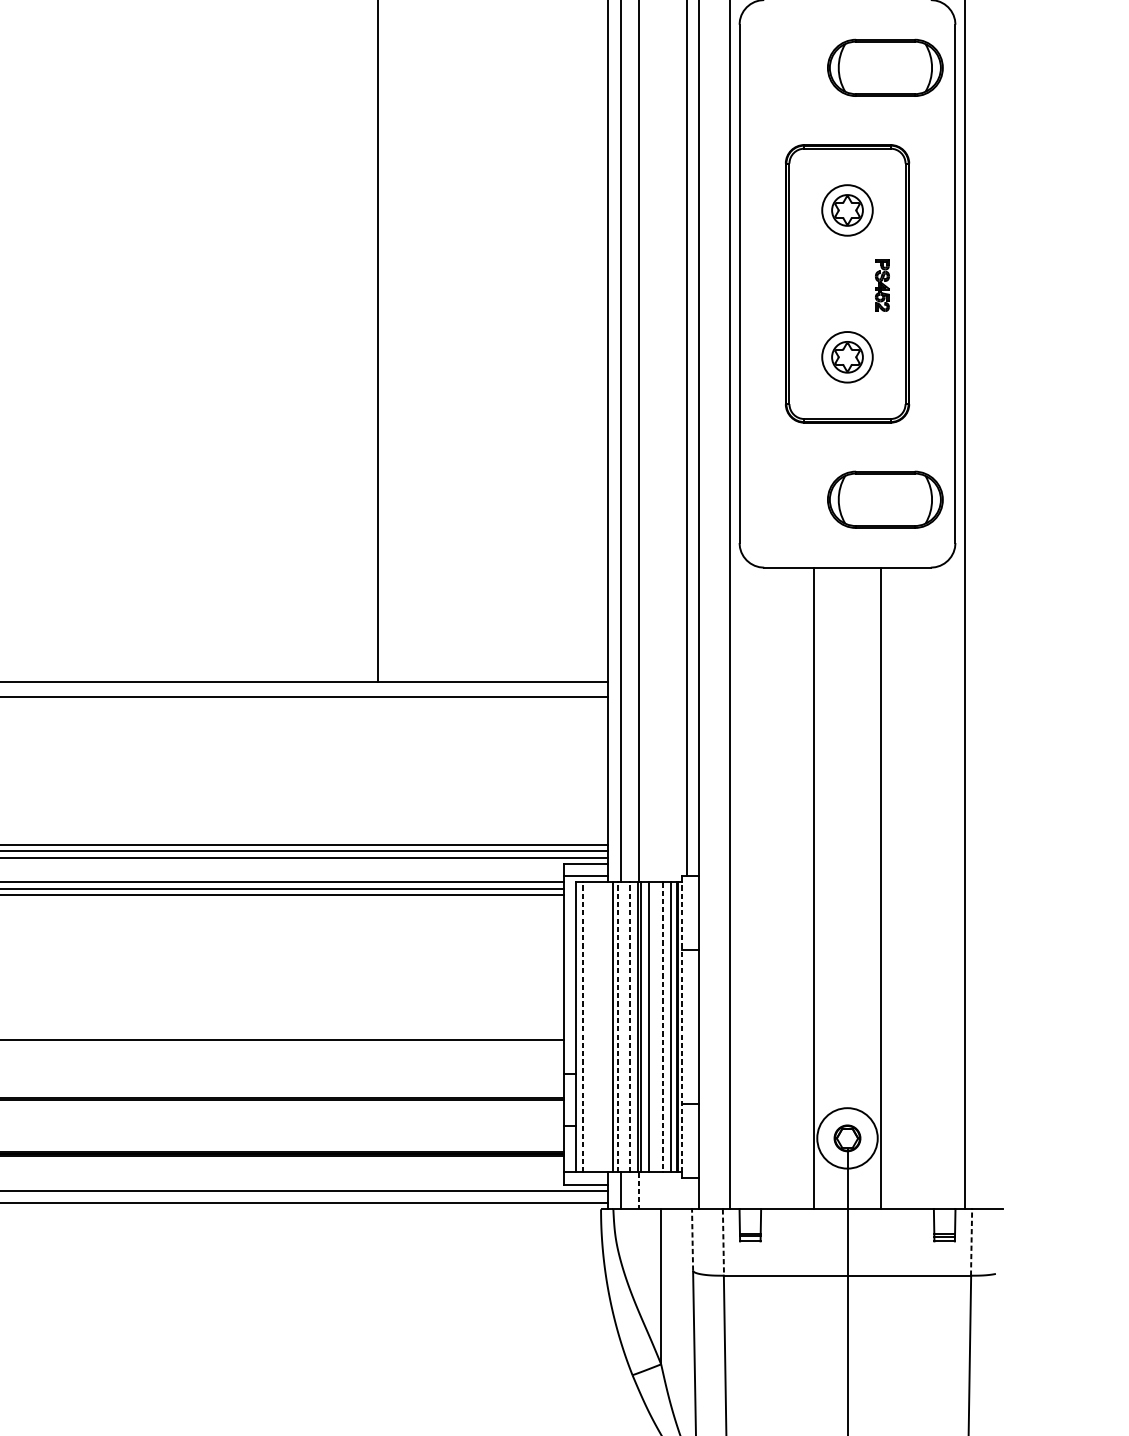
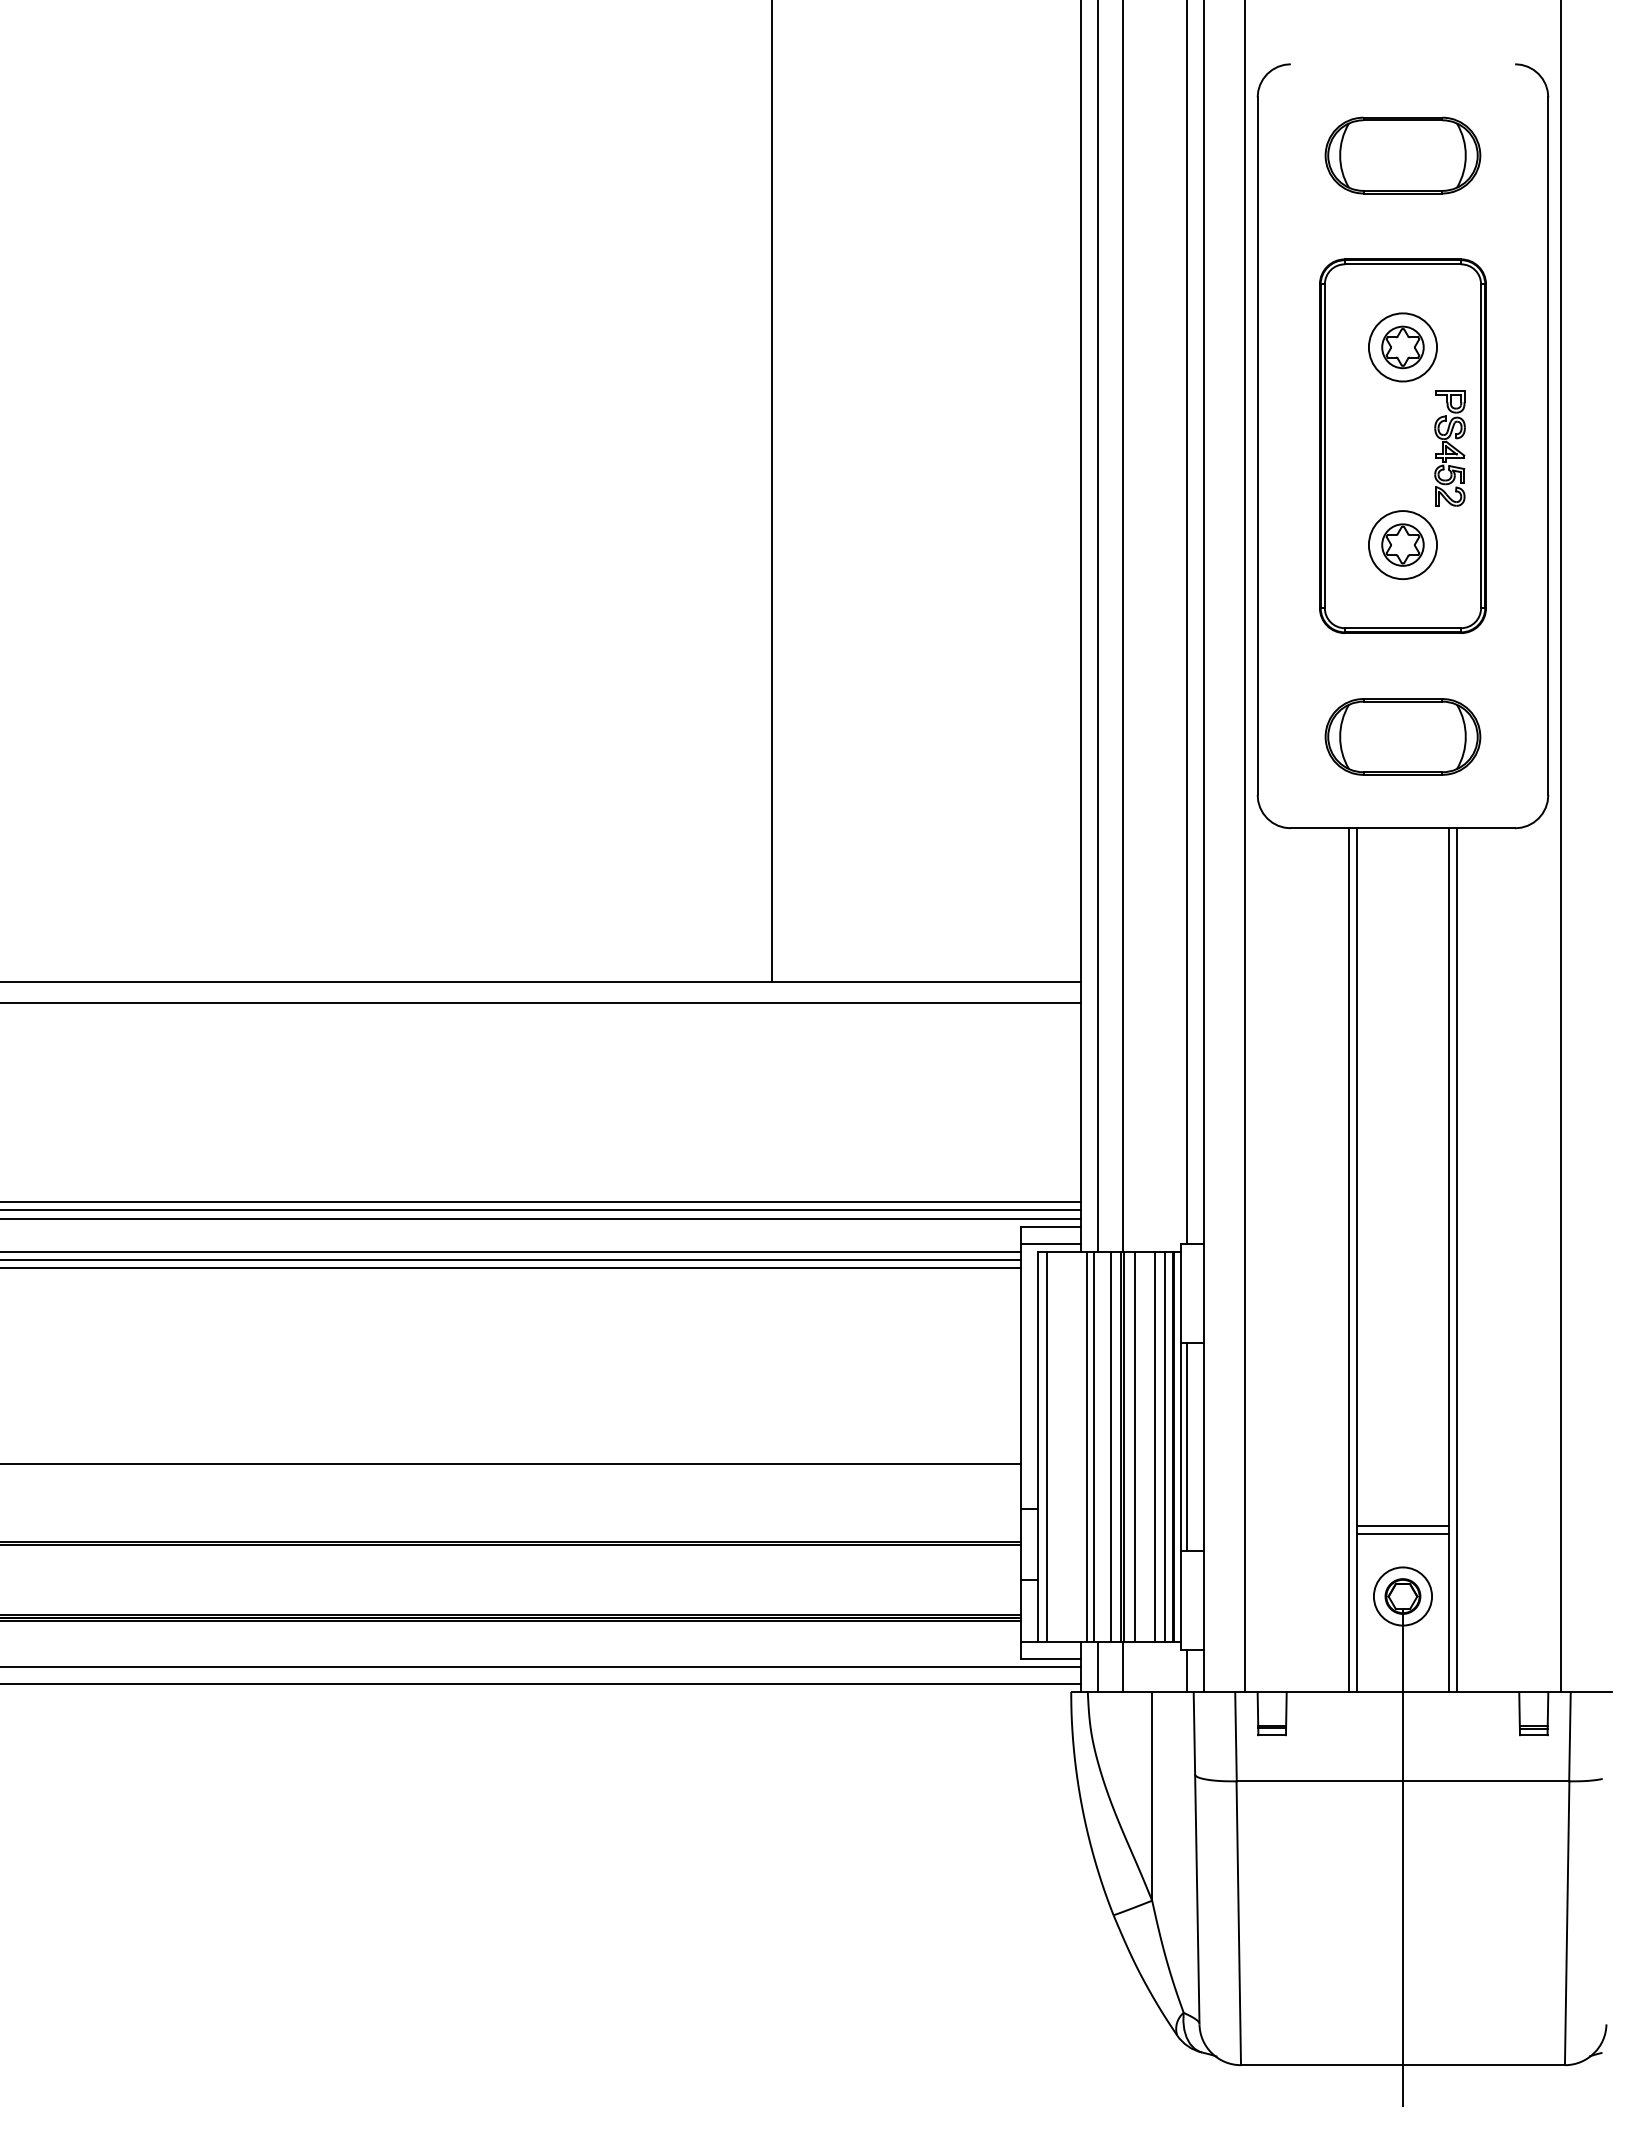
part: (885, 67) -> (1402, 155), moved
part: (882, 285) -> (1449, 448), size x1.67
part: (885, 499) -> (1402, 736), moved
line: (807, 888) -> (1349, 1260), added
line: (887, 888) -> (1456, 1260), added
line: (582, 1026) -> (1046, 1446), dashed -> solid
line: (617, 1026) -> (1093, 1446), dashed -> solid
line: (630, 1026) -> (1110, 1446), dashed -> solid
line: (682, 1026) -> (1180, 1446), dashed -> solid
line: (687, 1026) -> (1187, 1446), added
line: (662, 1027) -> (1154, 1447), dashed -> solid
line: (847, 1085) -> (1402, 1525), added
line: (847, 1092) -> (1402, 1534), added
circle: (847, 1138) -> (1402, 1596), size x0.71
line: (639, 1191) -> (1122, 1667), dashed -> solid
line: (687, 1194) -> (1187, 1671), added
line: (692, 1239) -> (1194, 1732), dashed -> solid
line: (723, 1242) -> (1235, 1736), dashed -> solid
line: (971, 1242) -> (1569, 1736), dashed -> solid

